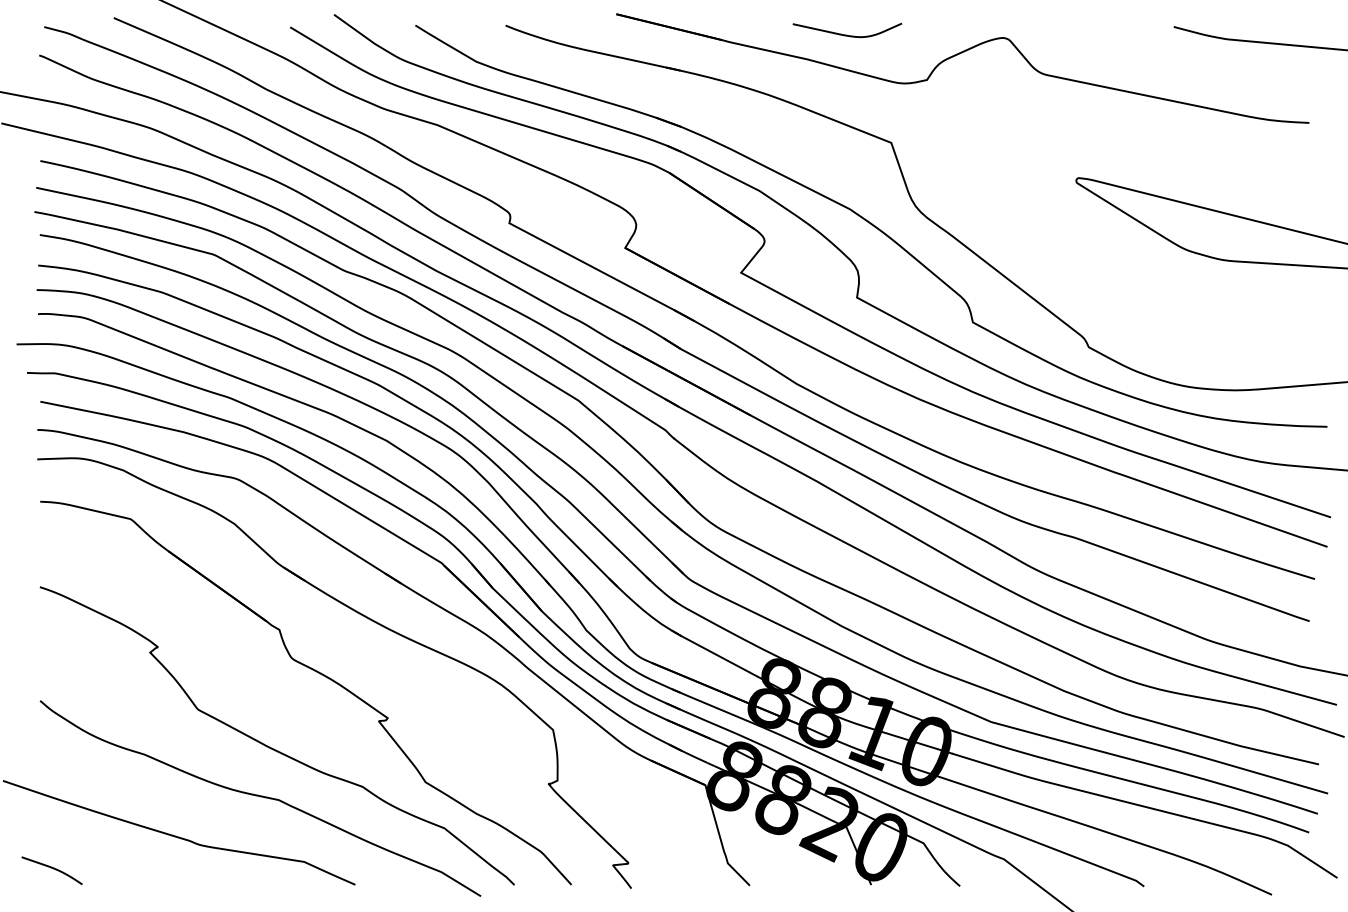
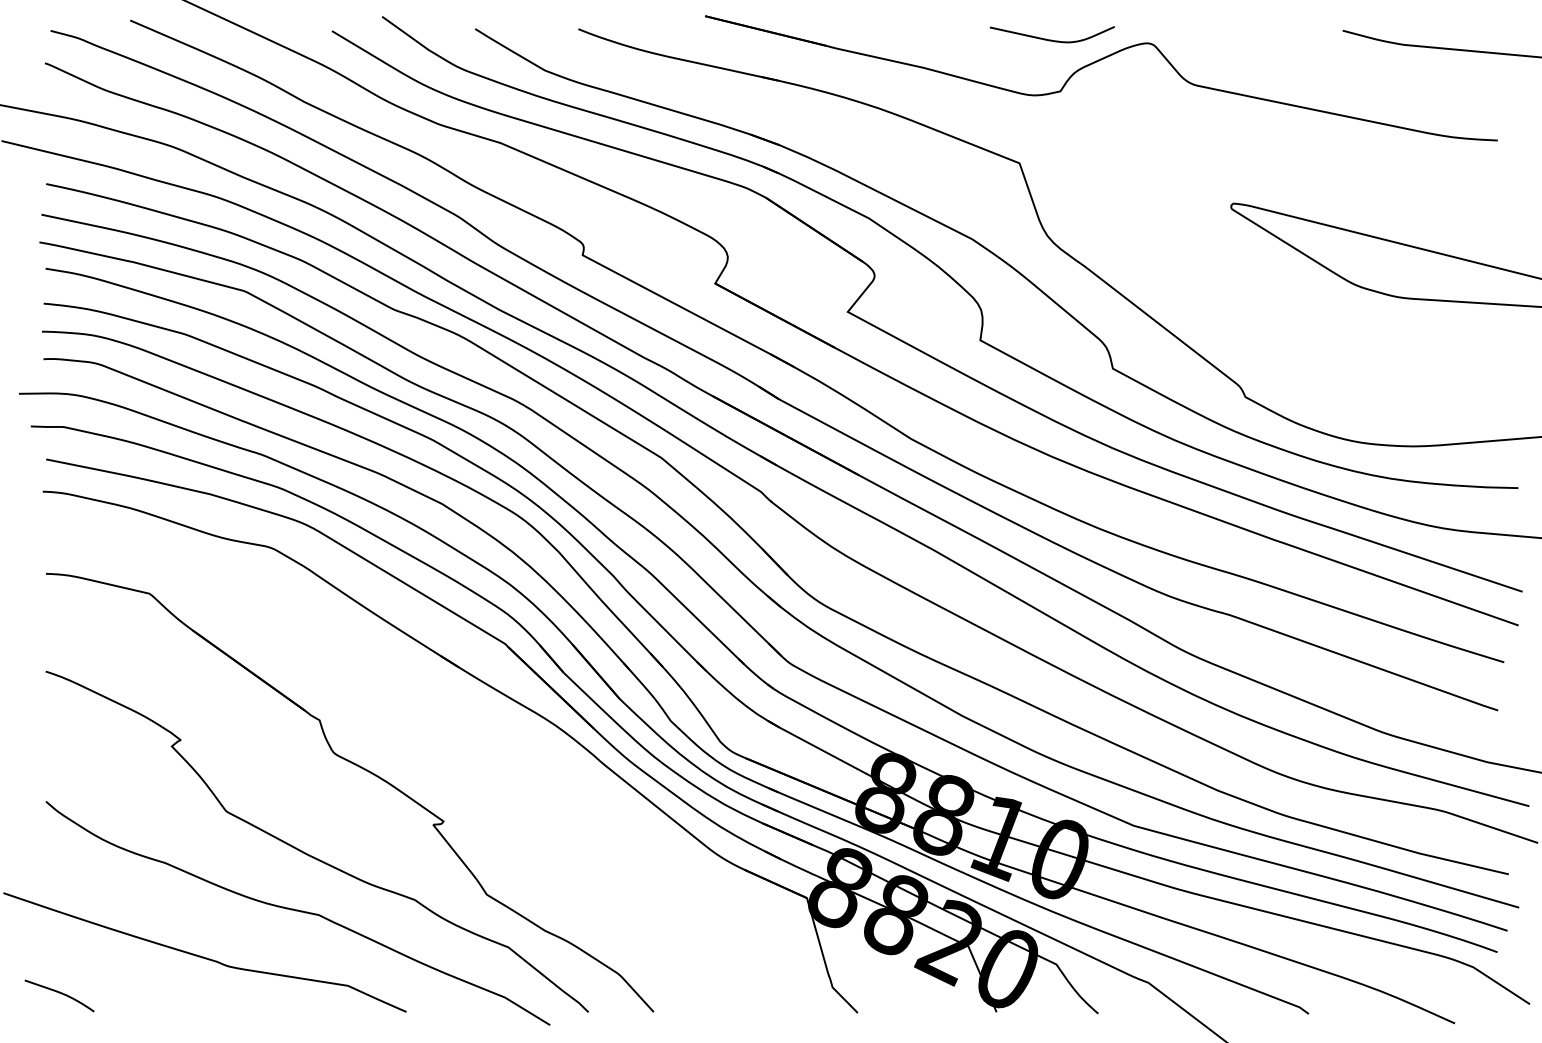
curve: (846, 34) -> (1051, 39), moved
part: (366, 618) -> (419, 707), removed

